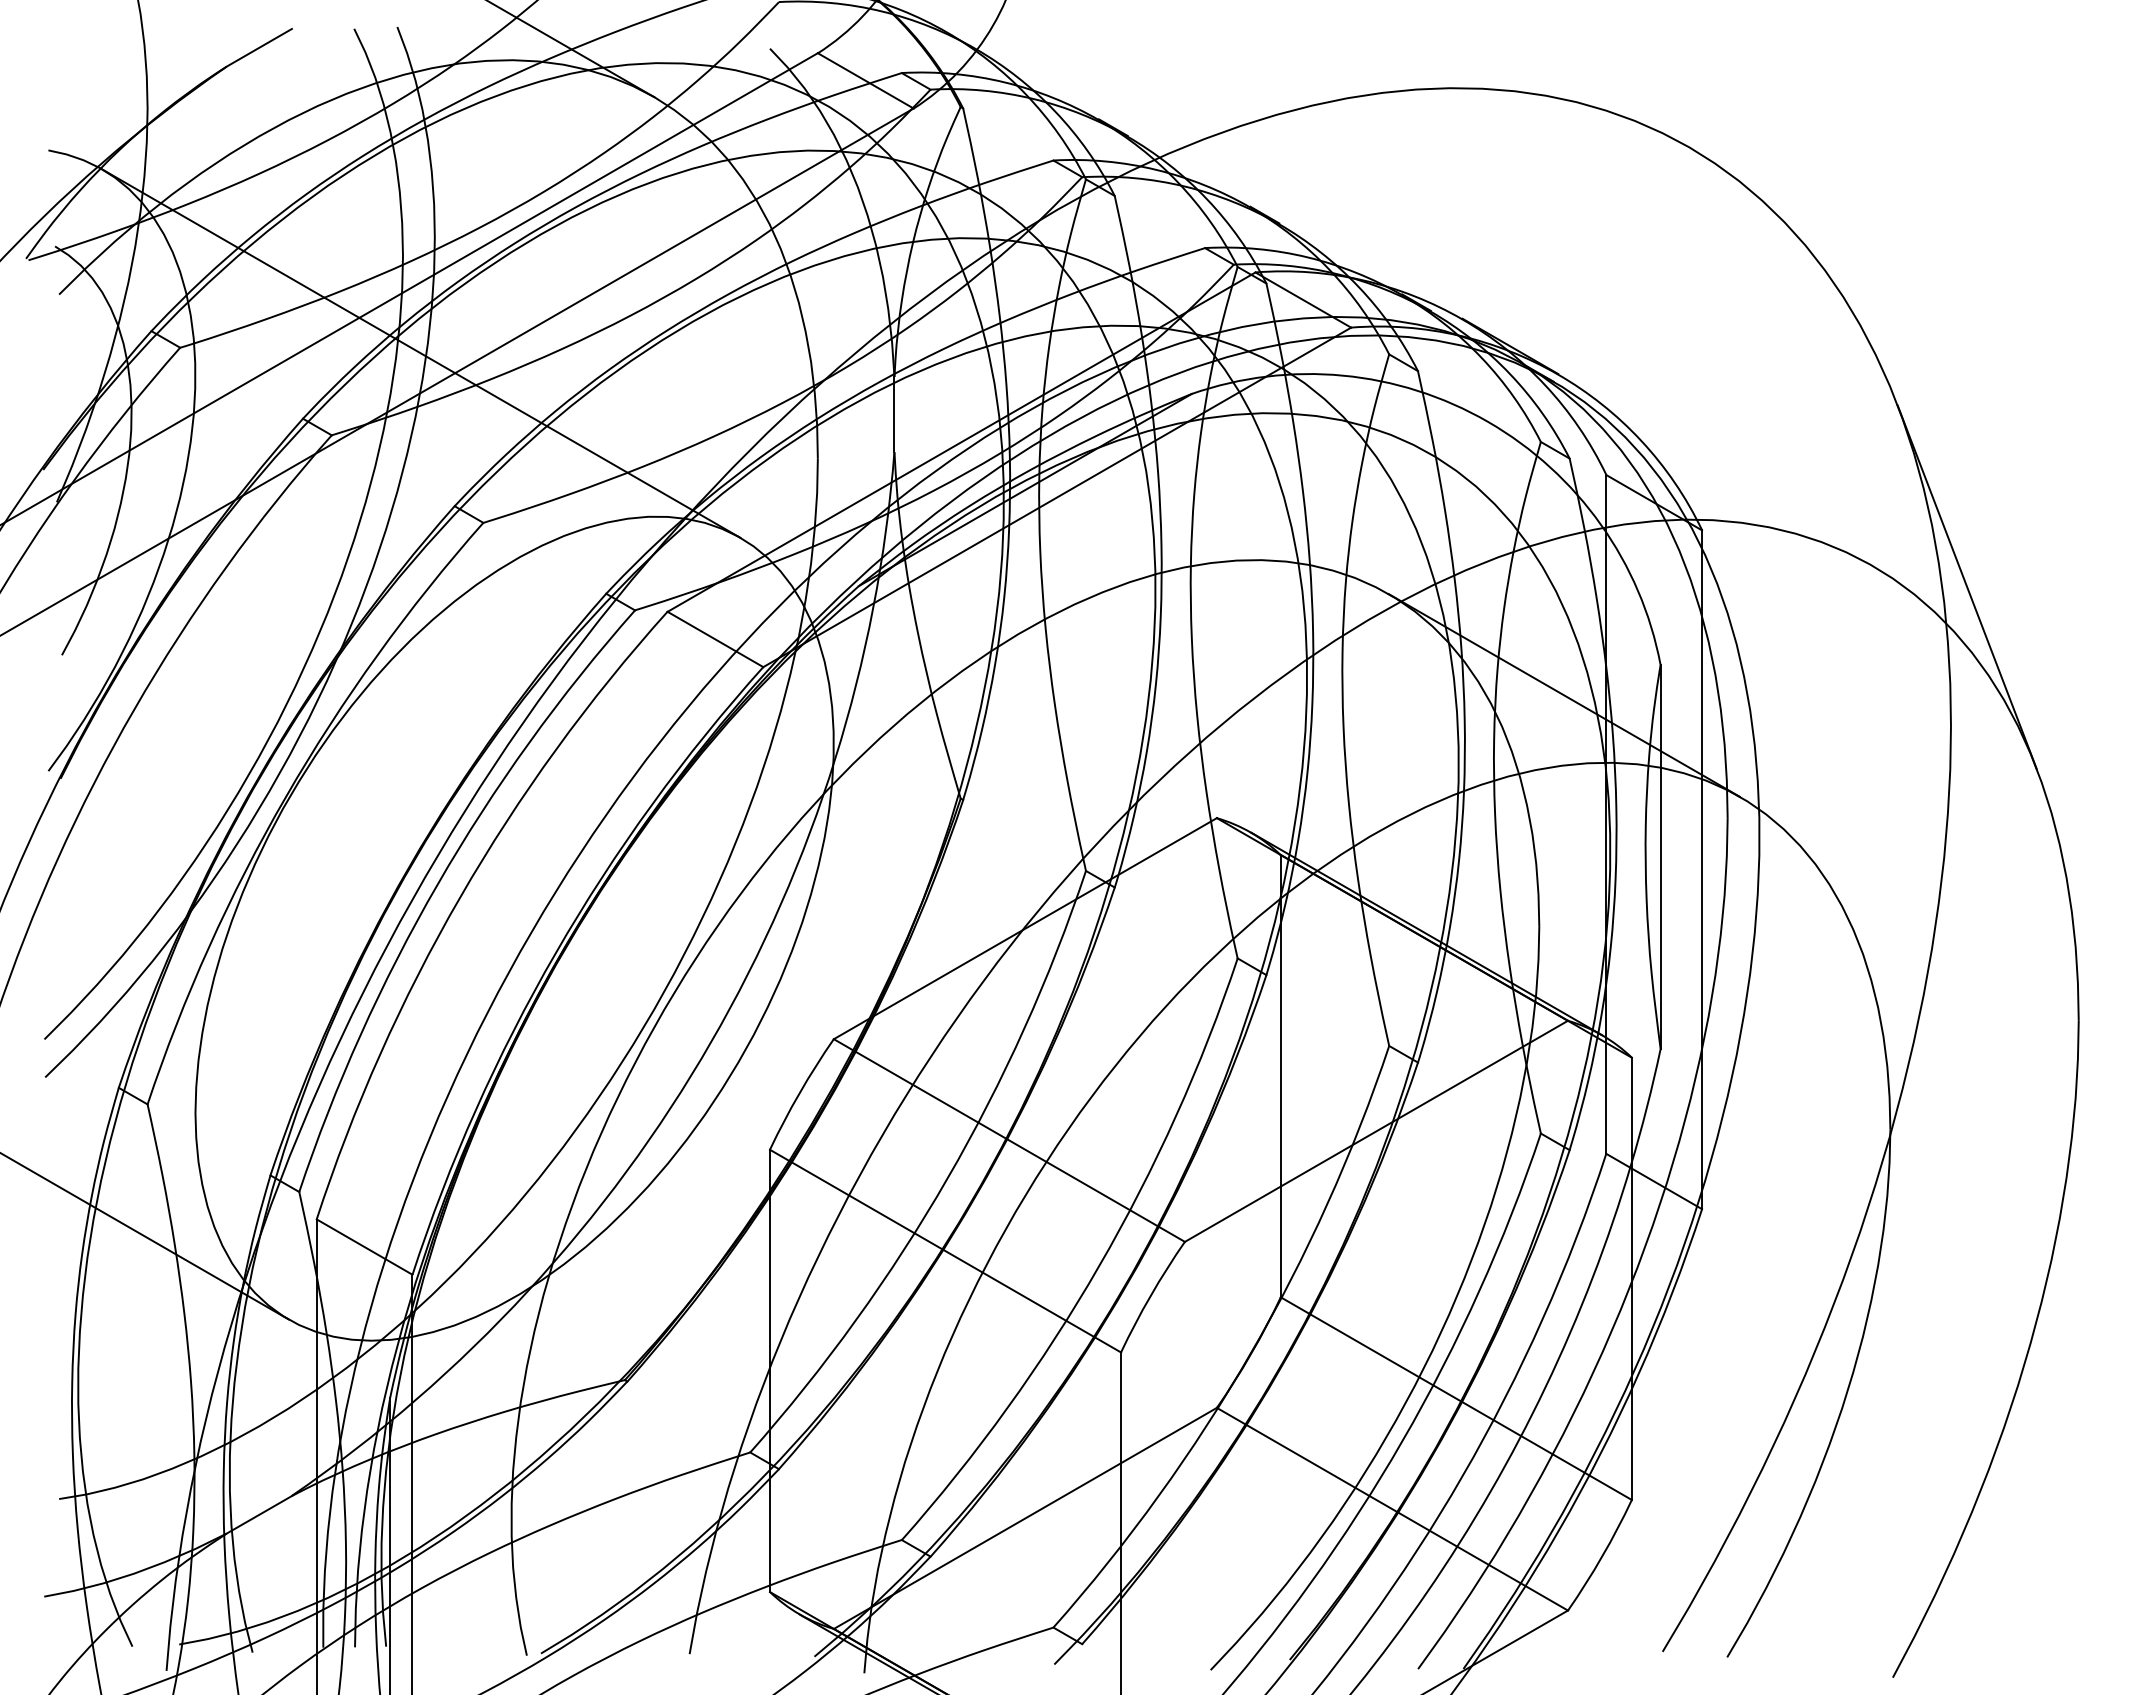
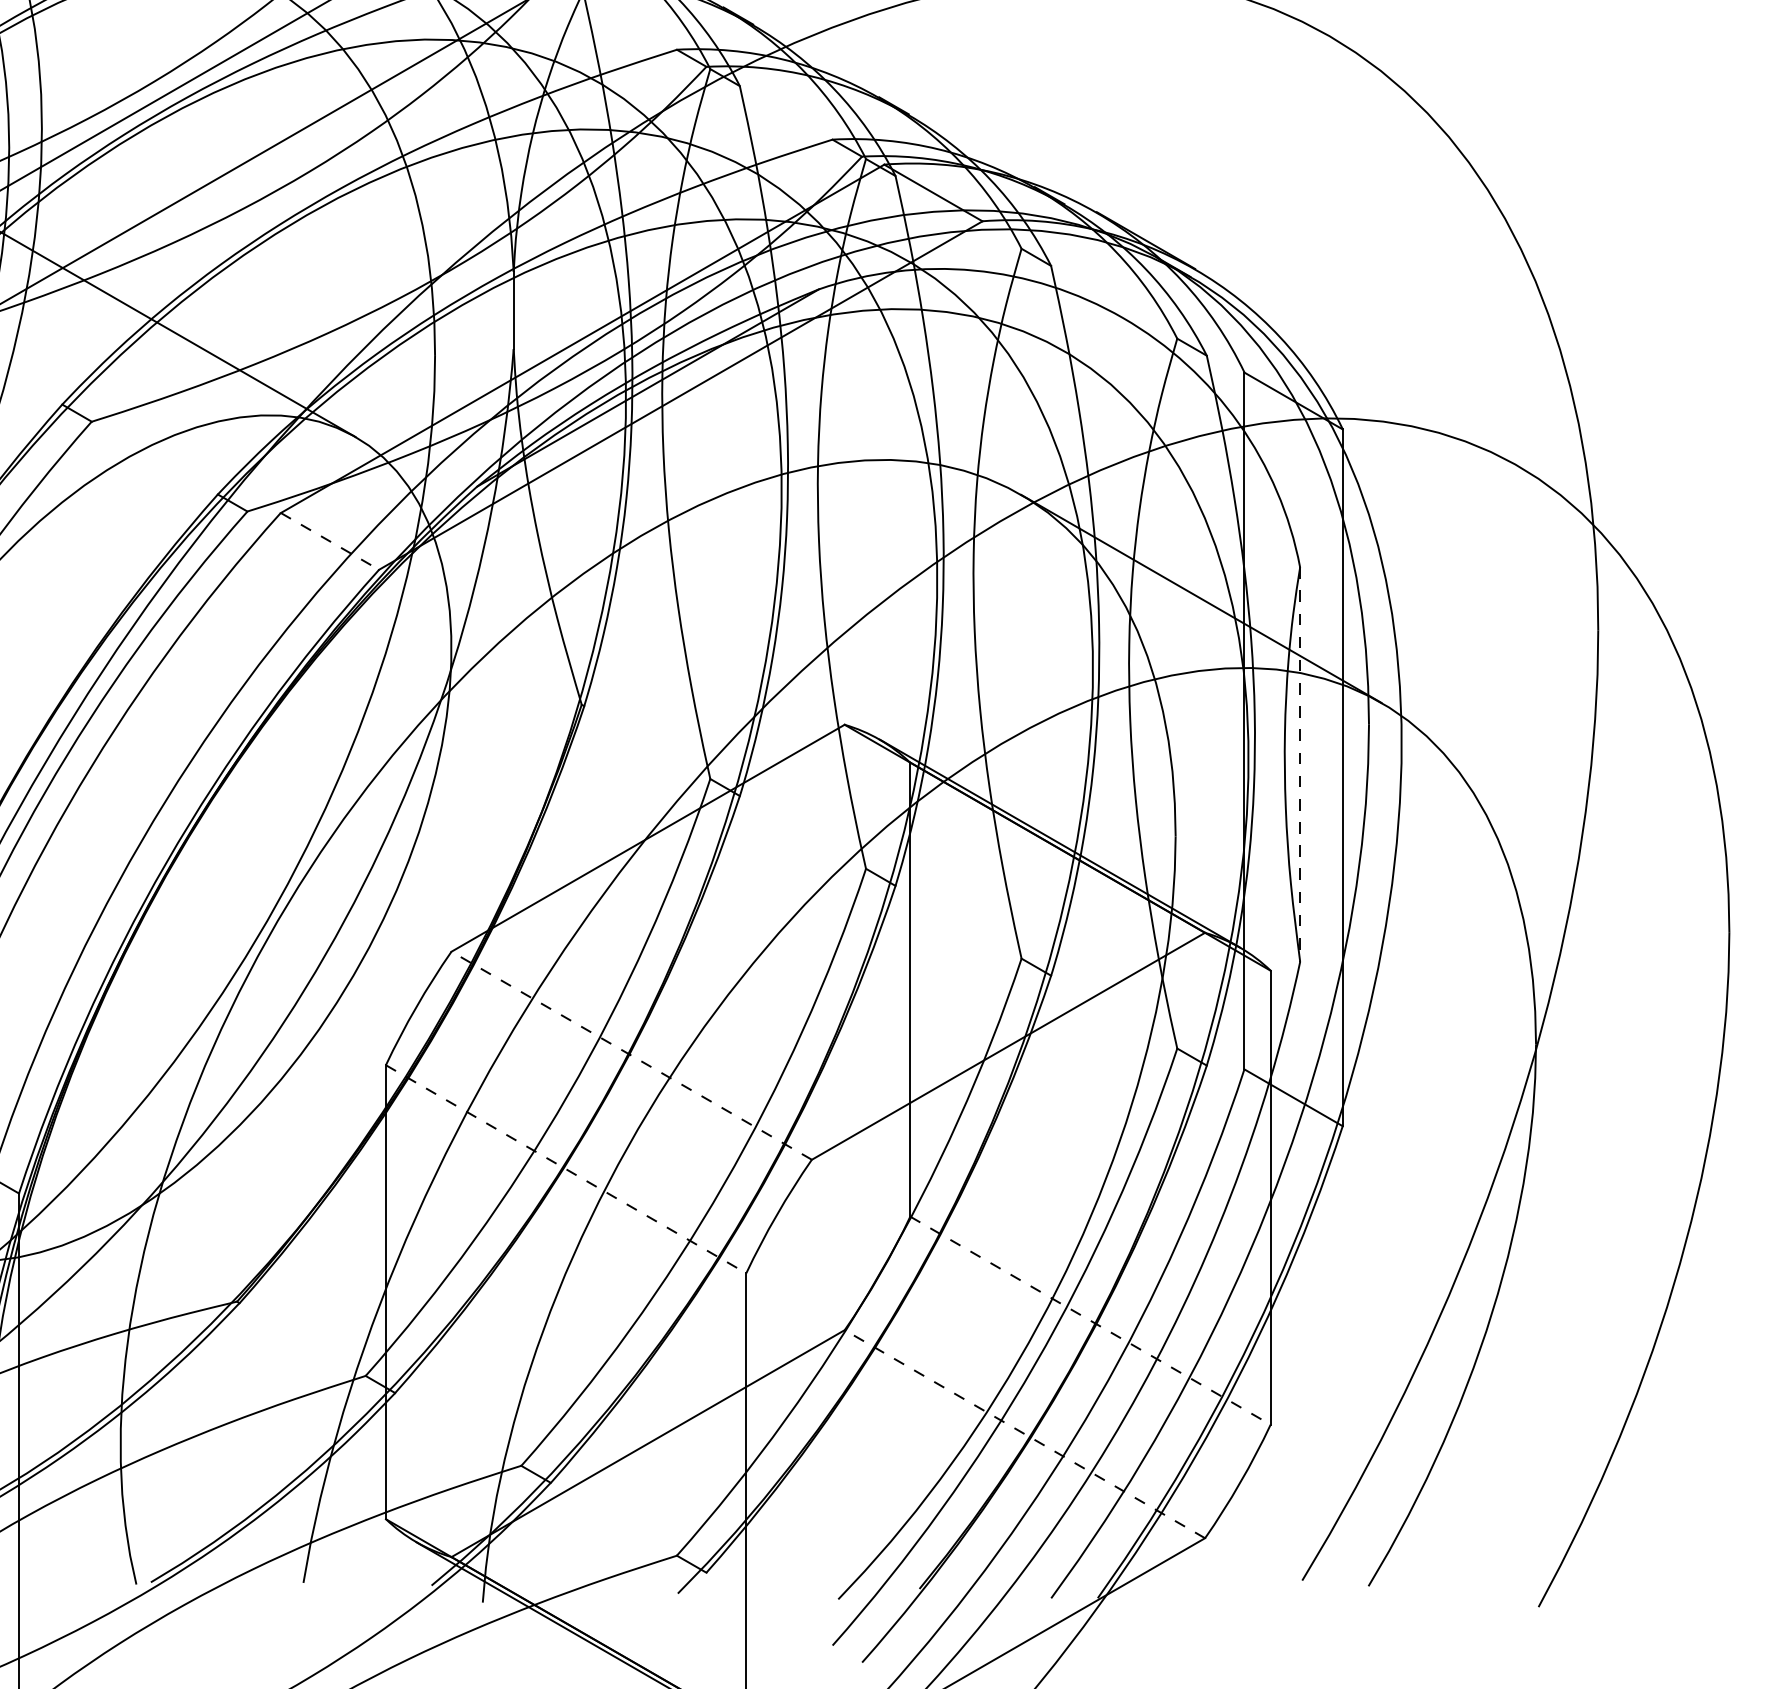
line: (1966, 587) -> (1614, 488), removed
line: (715, 639) -> (330, 541), solid -> dashed
line: (1660, 857) -> (1300, 765), solid -> dashed
line: (1009, 1140) -> (631, 1055), solid -> dashed
line: (945, 1251) -> (566, 1169), solid -> dashed
line: (1456, 1398) -> (1090, 1320), solid -> dashed
line: (1392, 1509) -> (1024, 1434), solid -> dashed

